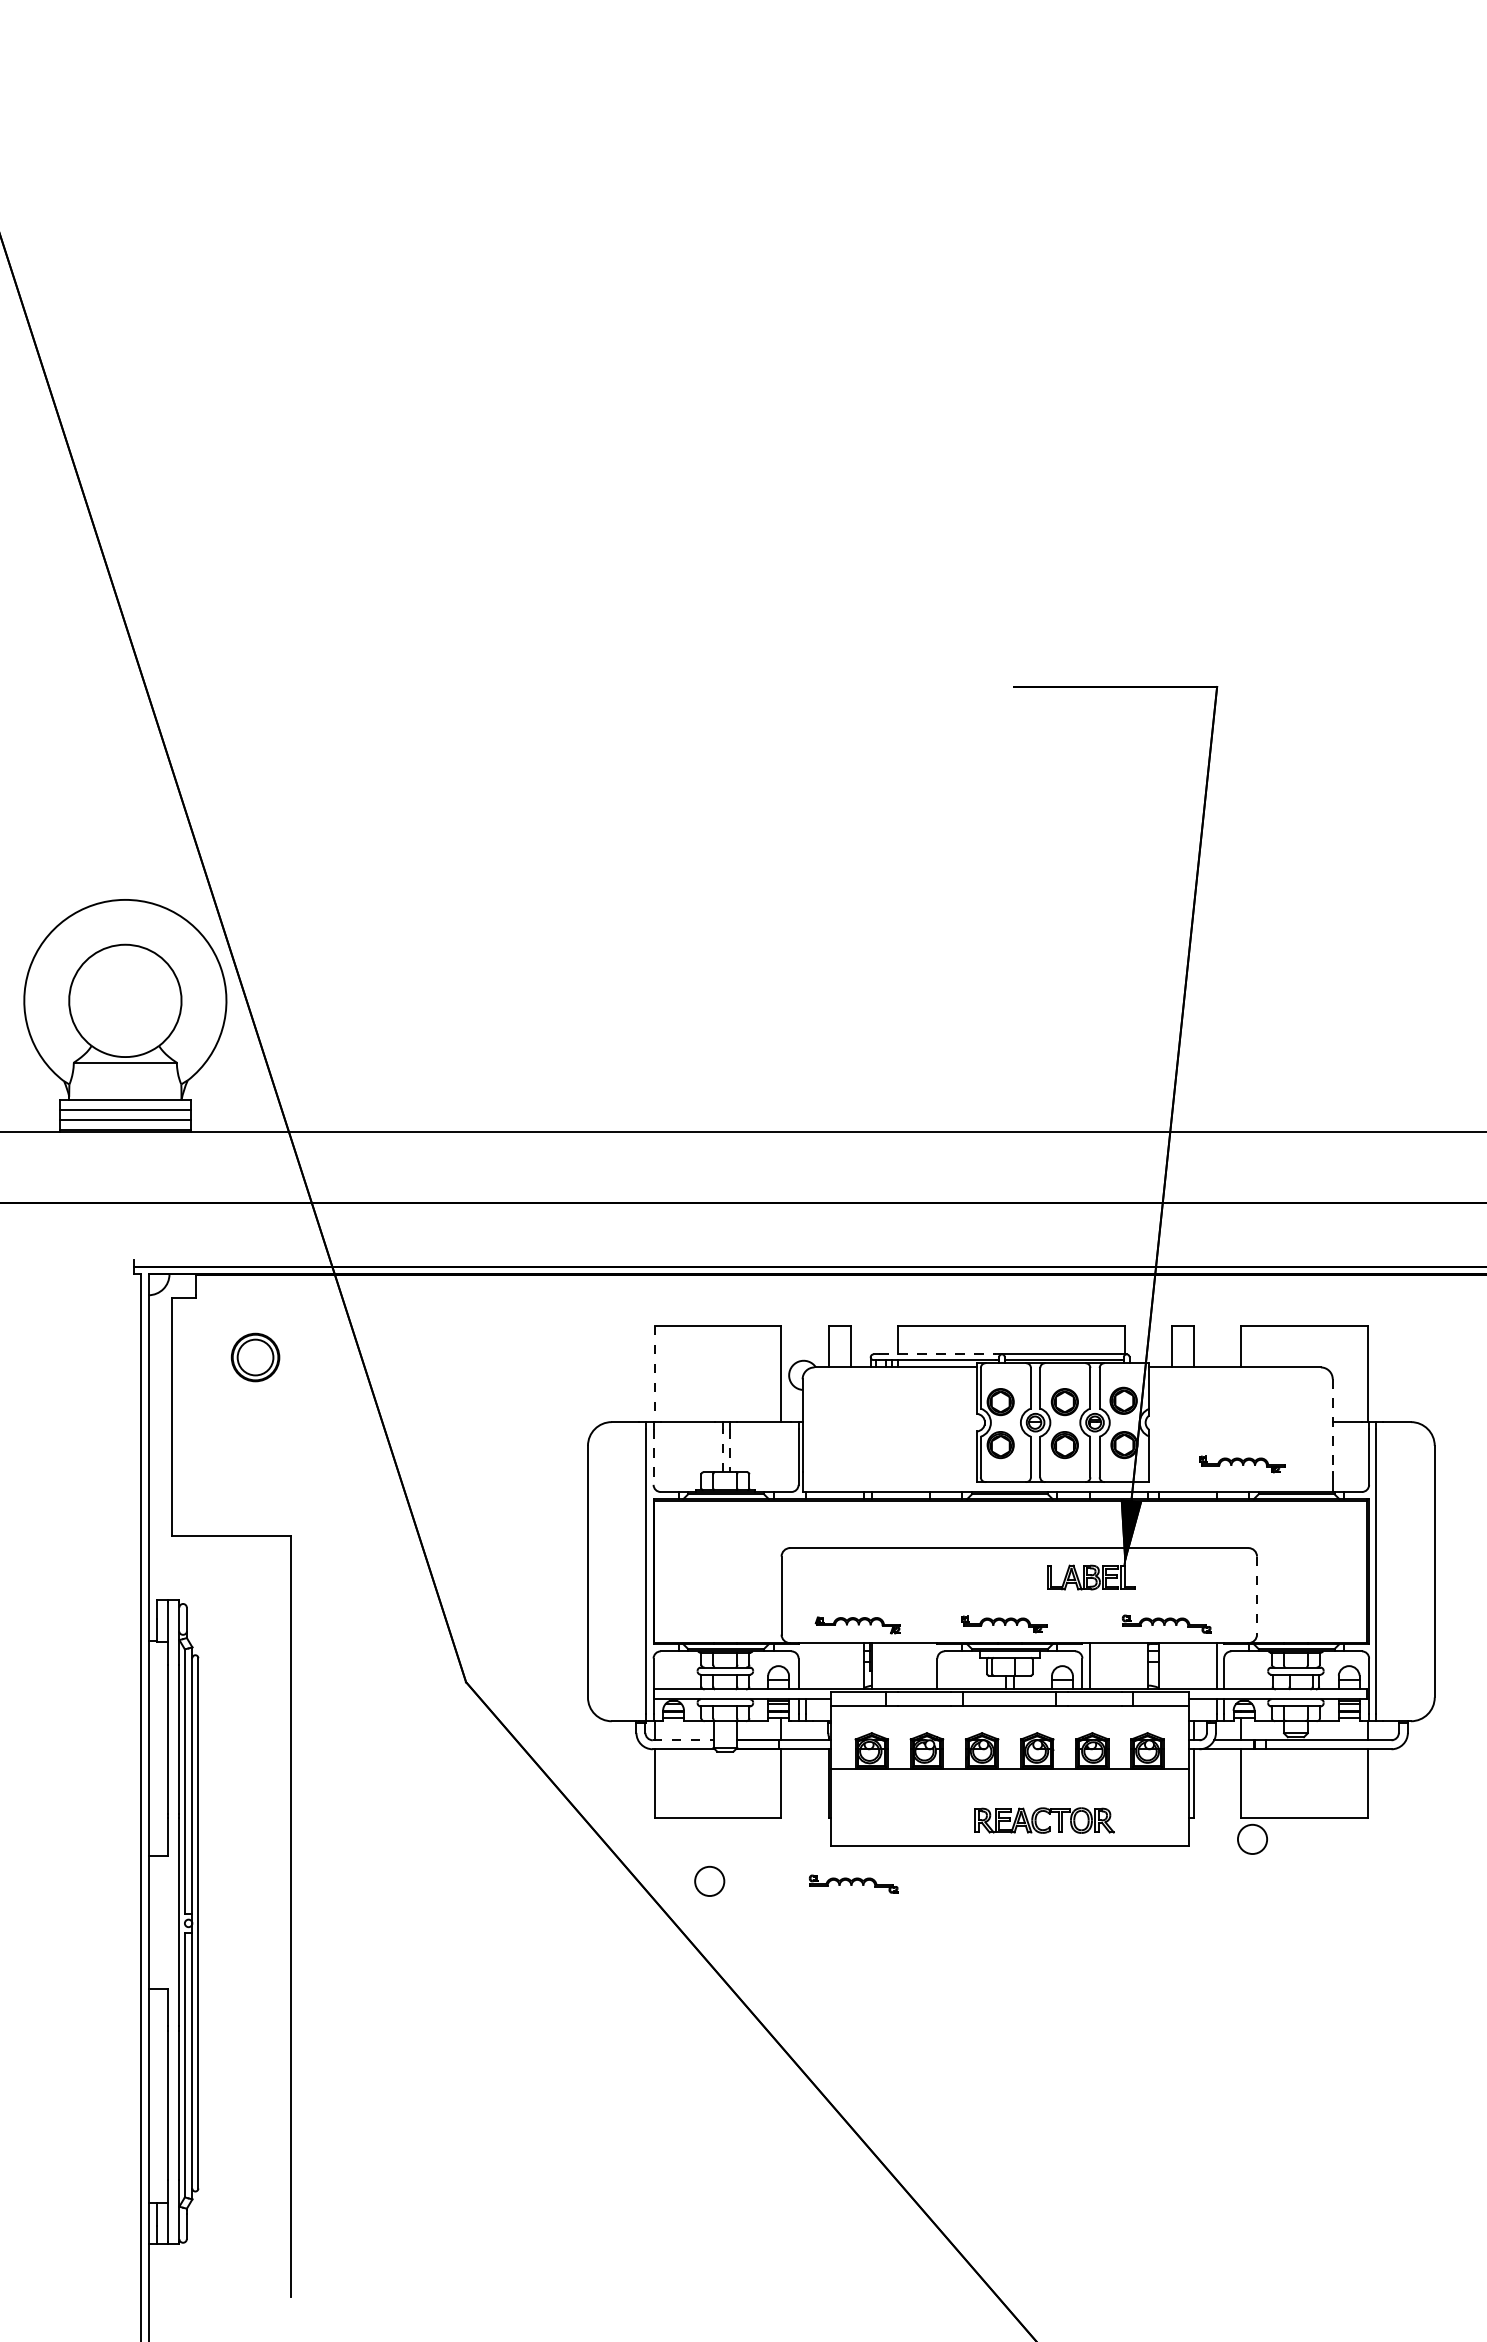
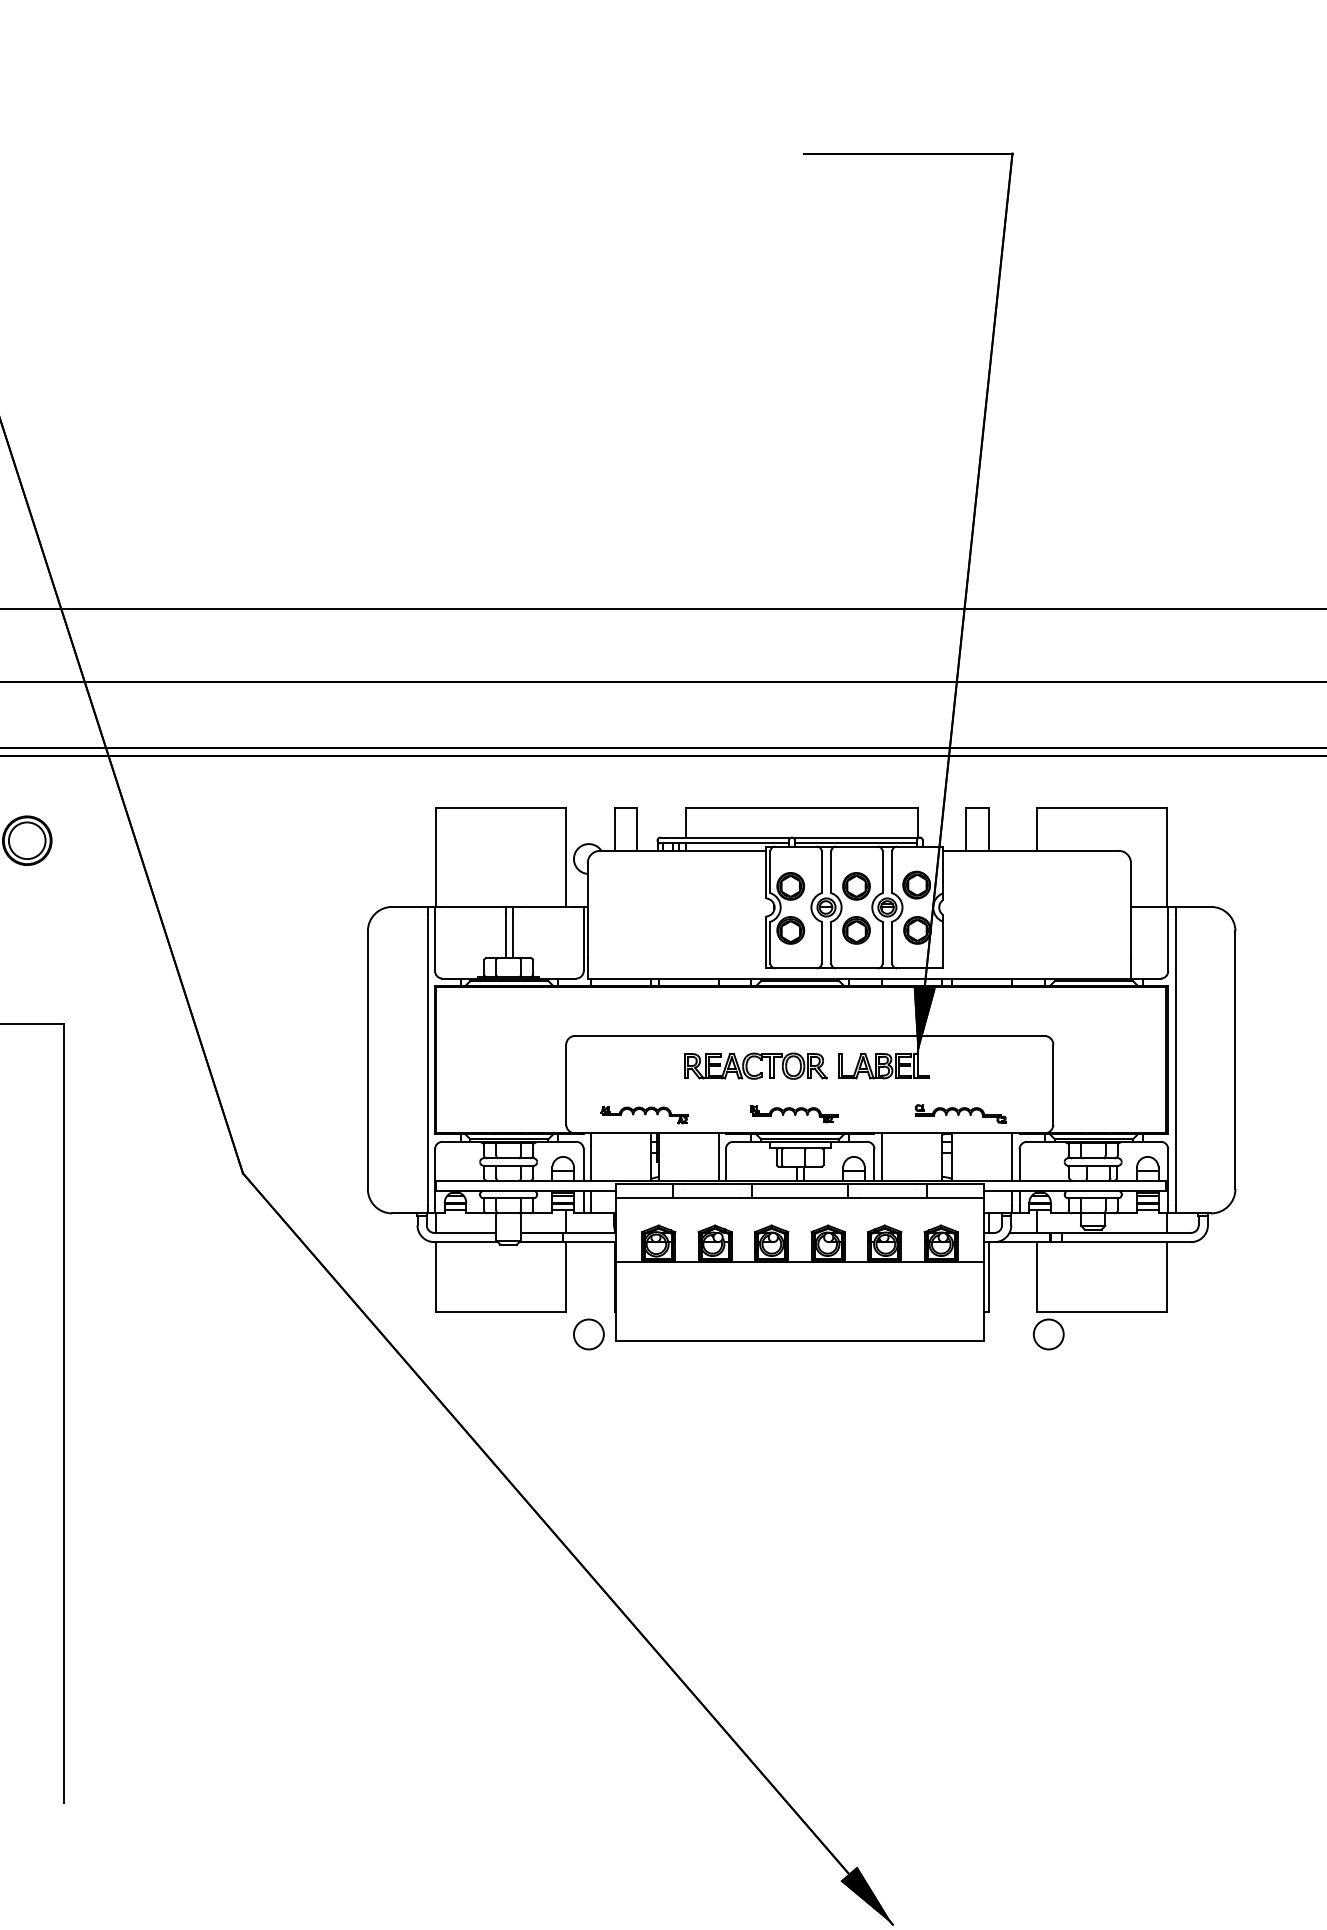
line: (938, 1354) -> (727, 837), dashed -> solid
line: (654, 1374) -> (436, 858), dashed -> solid
line: (1332, 1426) -> (1130, 911), dashed -> solid
line: (722, 1450) -> (505, 936), dashed -> solid
line: (729, 1450) -> (512, 936), dashed -> solid
line: (653, 1457) -> (434, 943), dashed -> solid
part: (1242, 1464) -> (1038, 950), removed
line: (1257, 1595) -> (1053, 1084), dashed -> solid
line: (805, 1666) -> (590, 1157), added
line: (930, 1666) -> (718, 1157), added
line: (683, 1740) -> (465, 1233), dashed -> solid
part: (1048, 1814) -> (759, 1059), moved
circle: (709, 1880) -> (588, 1333), moved
part: (853, 1883) -> (639, 1379), removed

